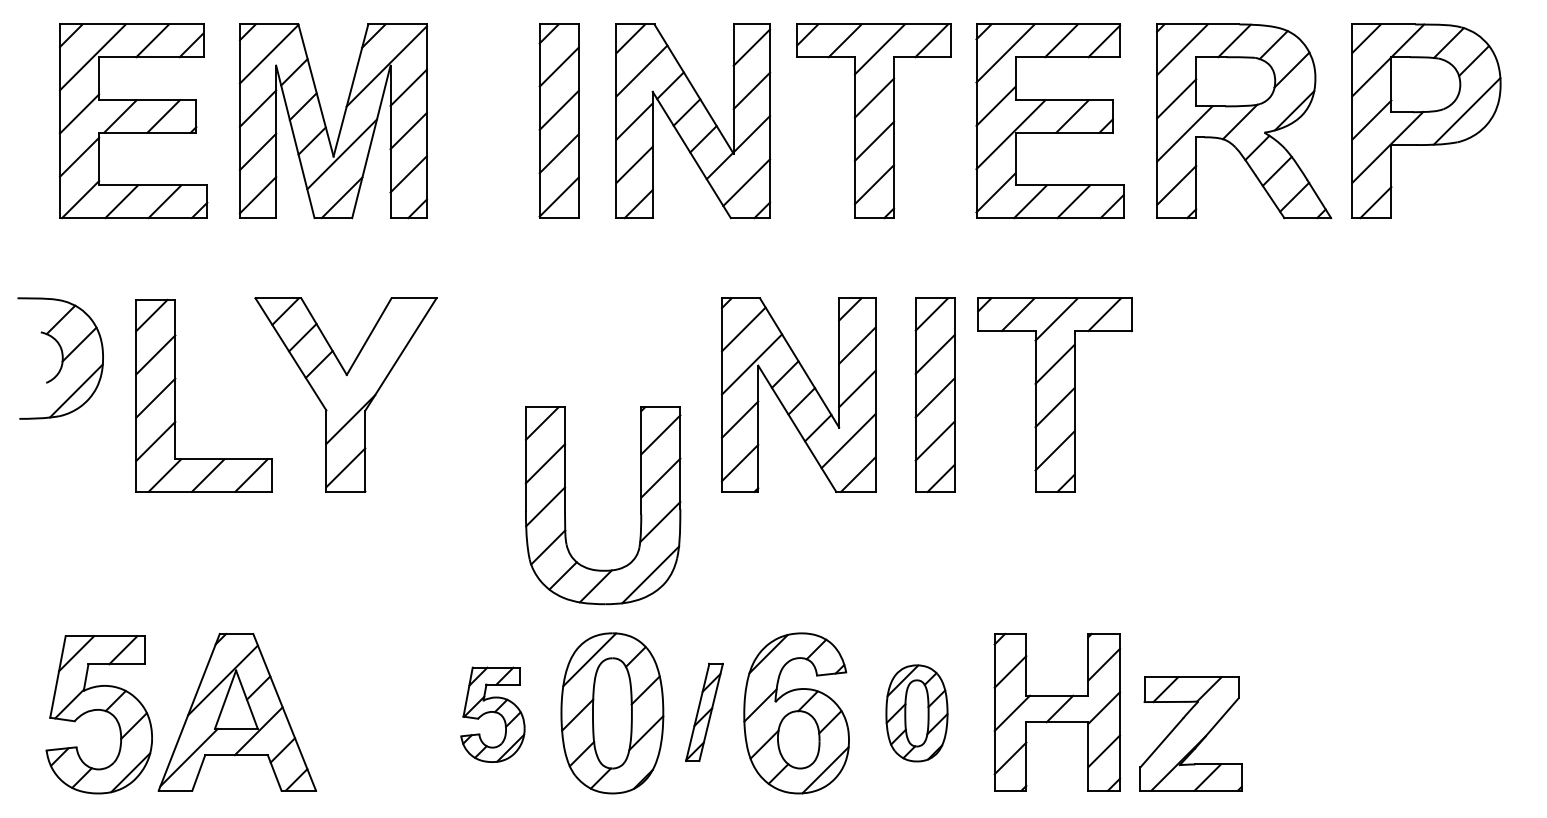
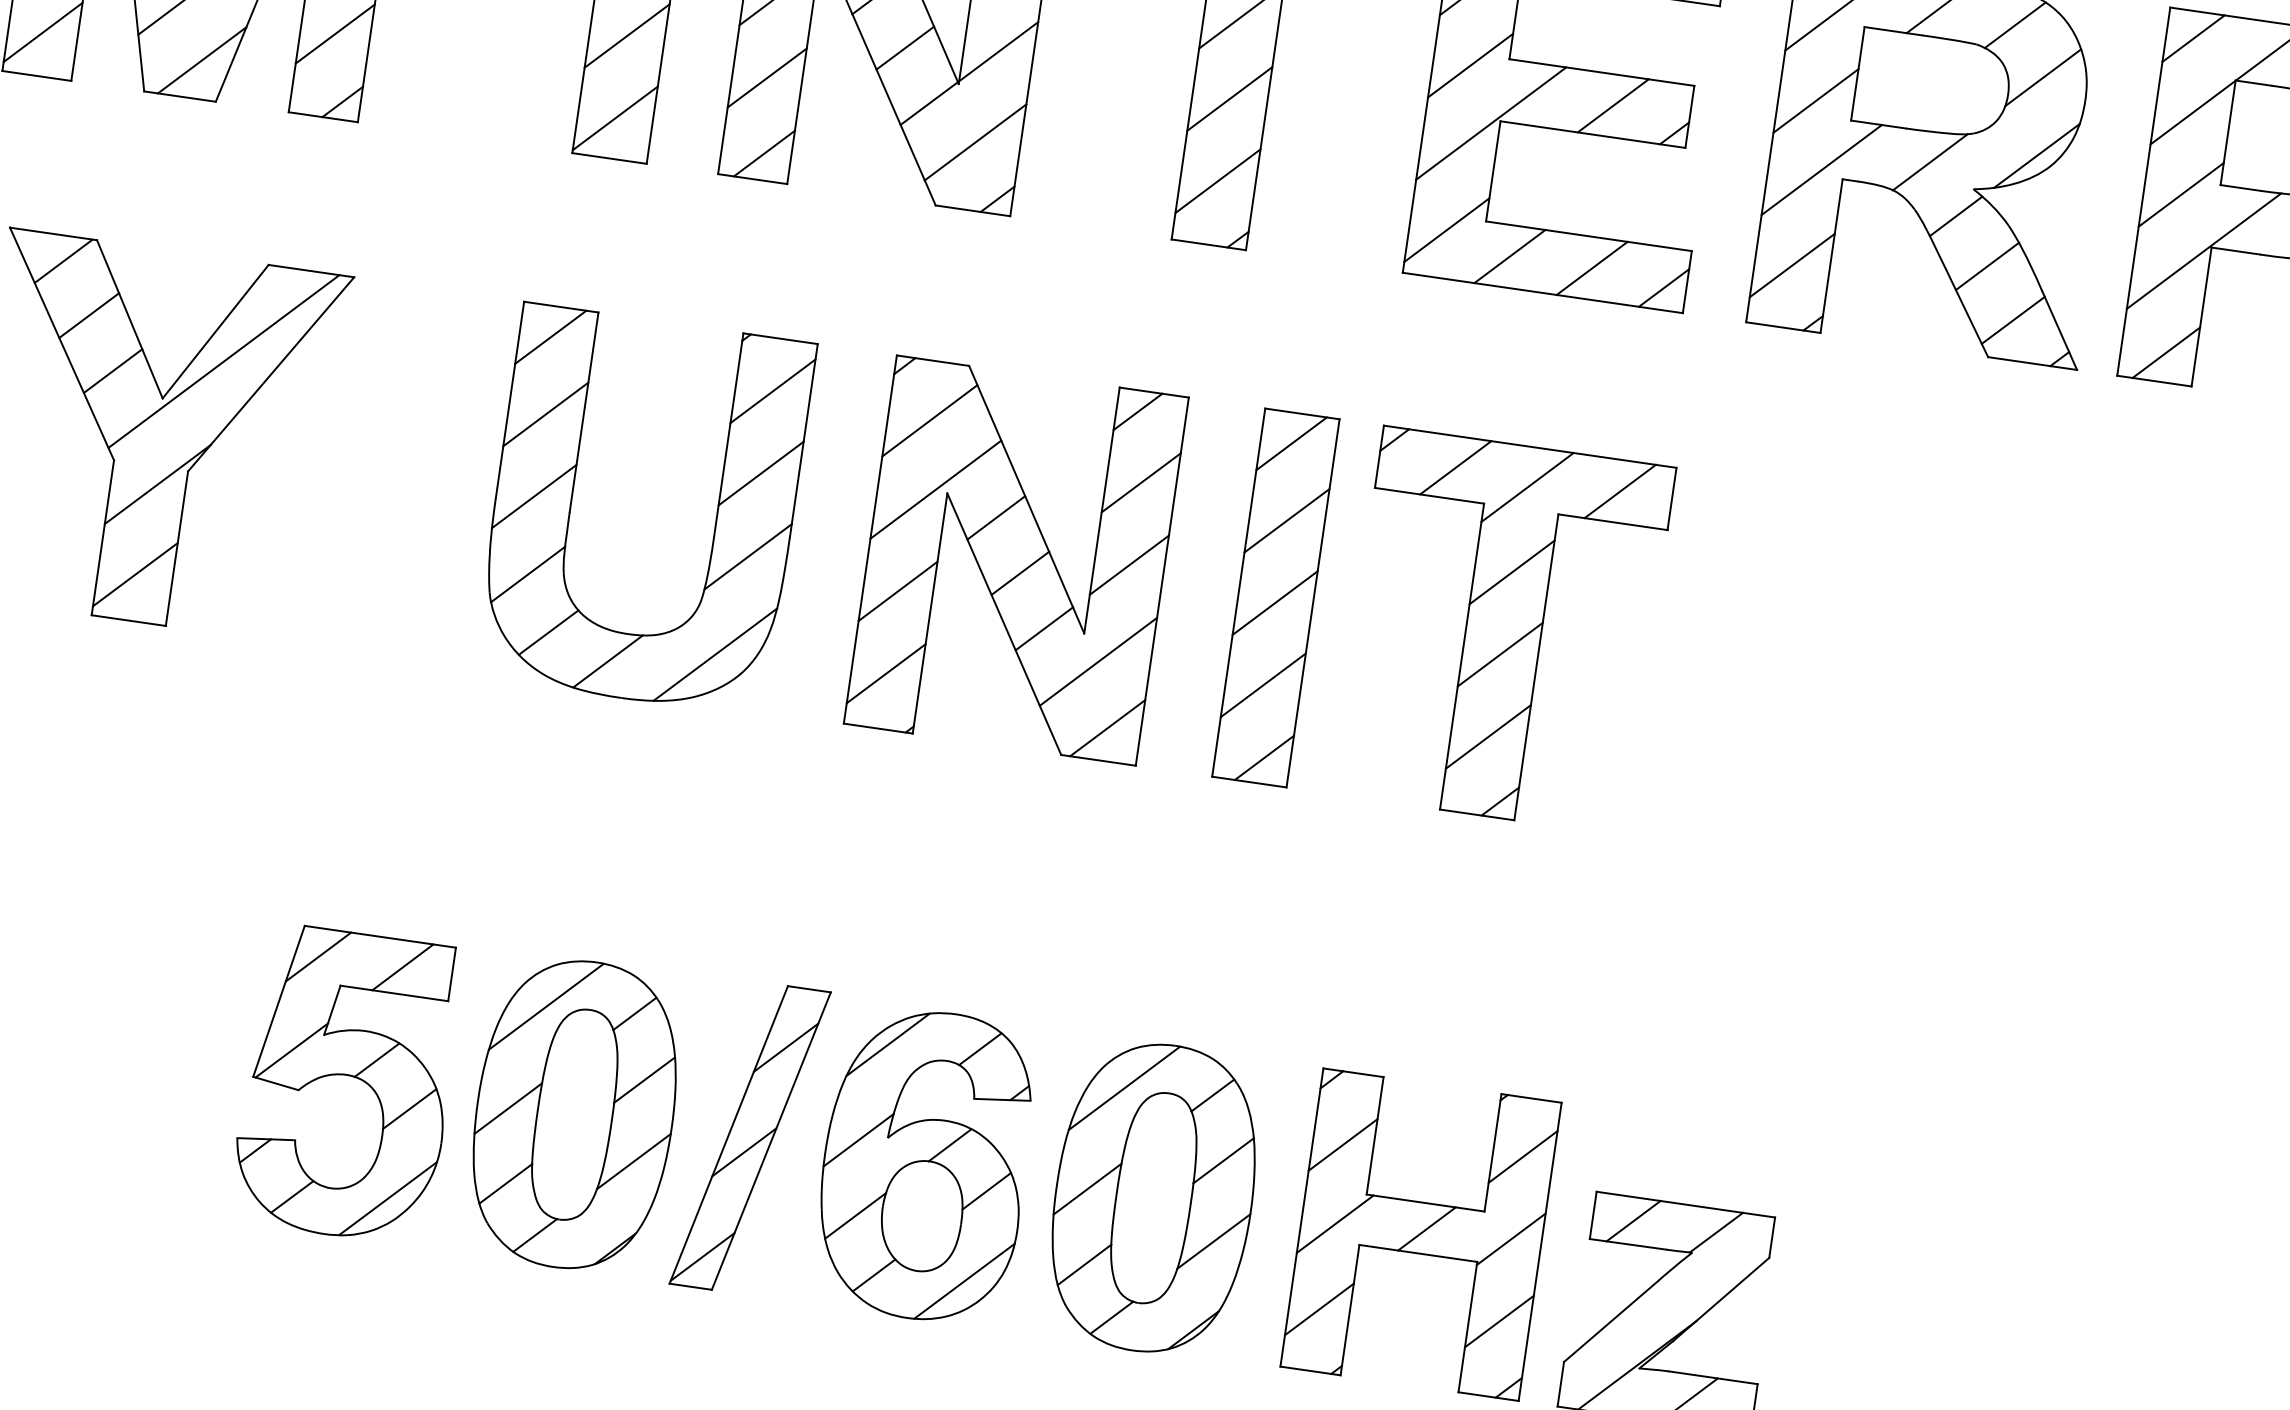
line: (375, 351) -> (223, 361), added
part: (565, 505) -> (572, 499), moved
part: (704, 712) -> (750, 1138), size x1.67
part: (916, 713) -> (1152, 1198), size x1.67
part: (492, 714) -> (346, 1083), size x1.67

